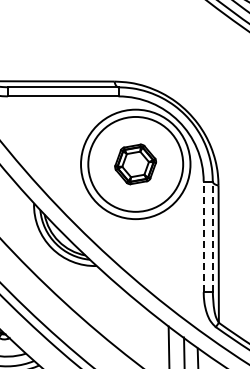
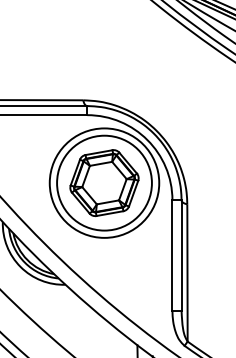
part: (135, 164) -> (104, 183), size x1.67
line: (203, 236) -> (172, 255), dashed -> solid
line: (212, 236) -> (181, 255), dashed -> solid

